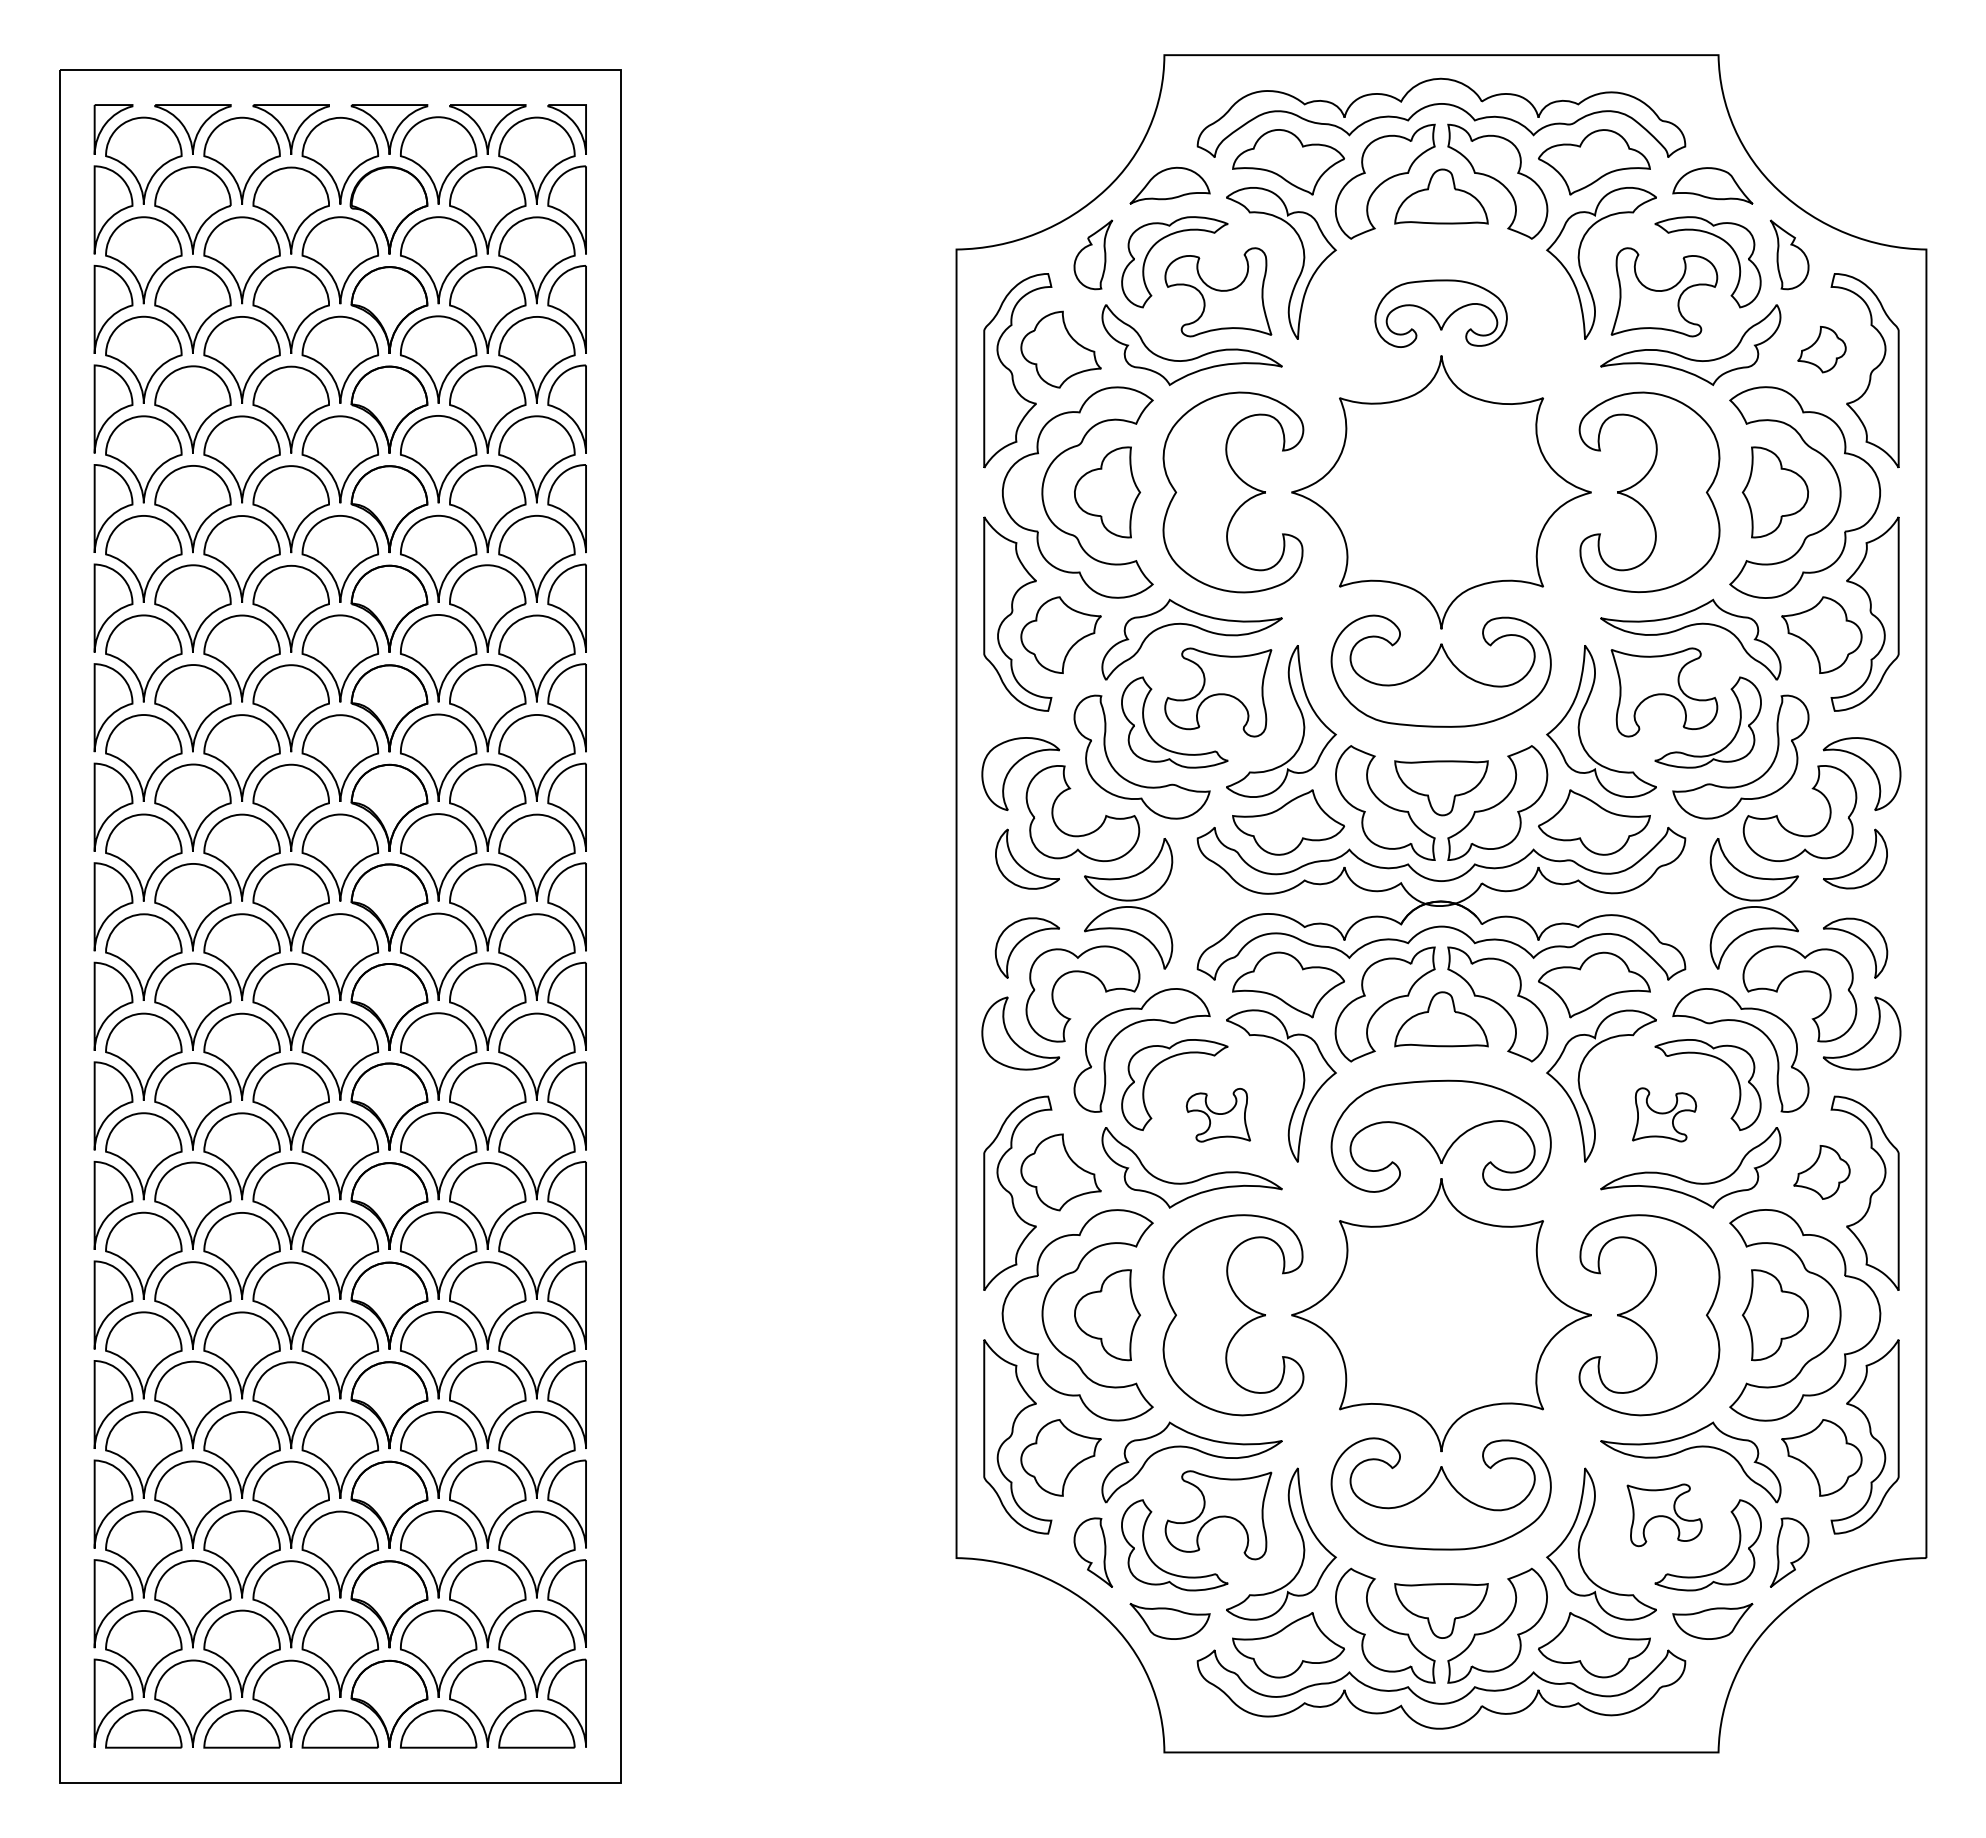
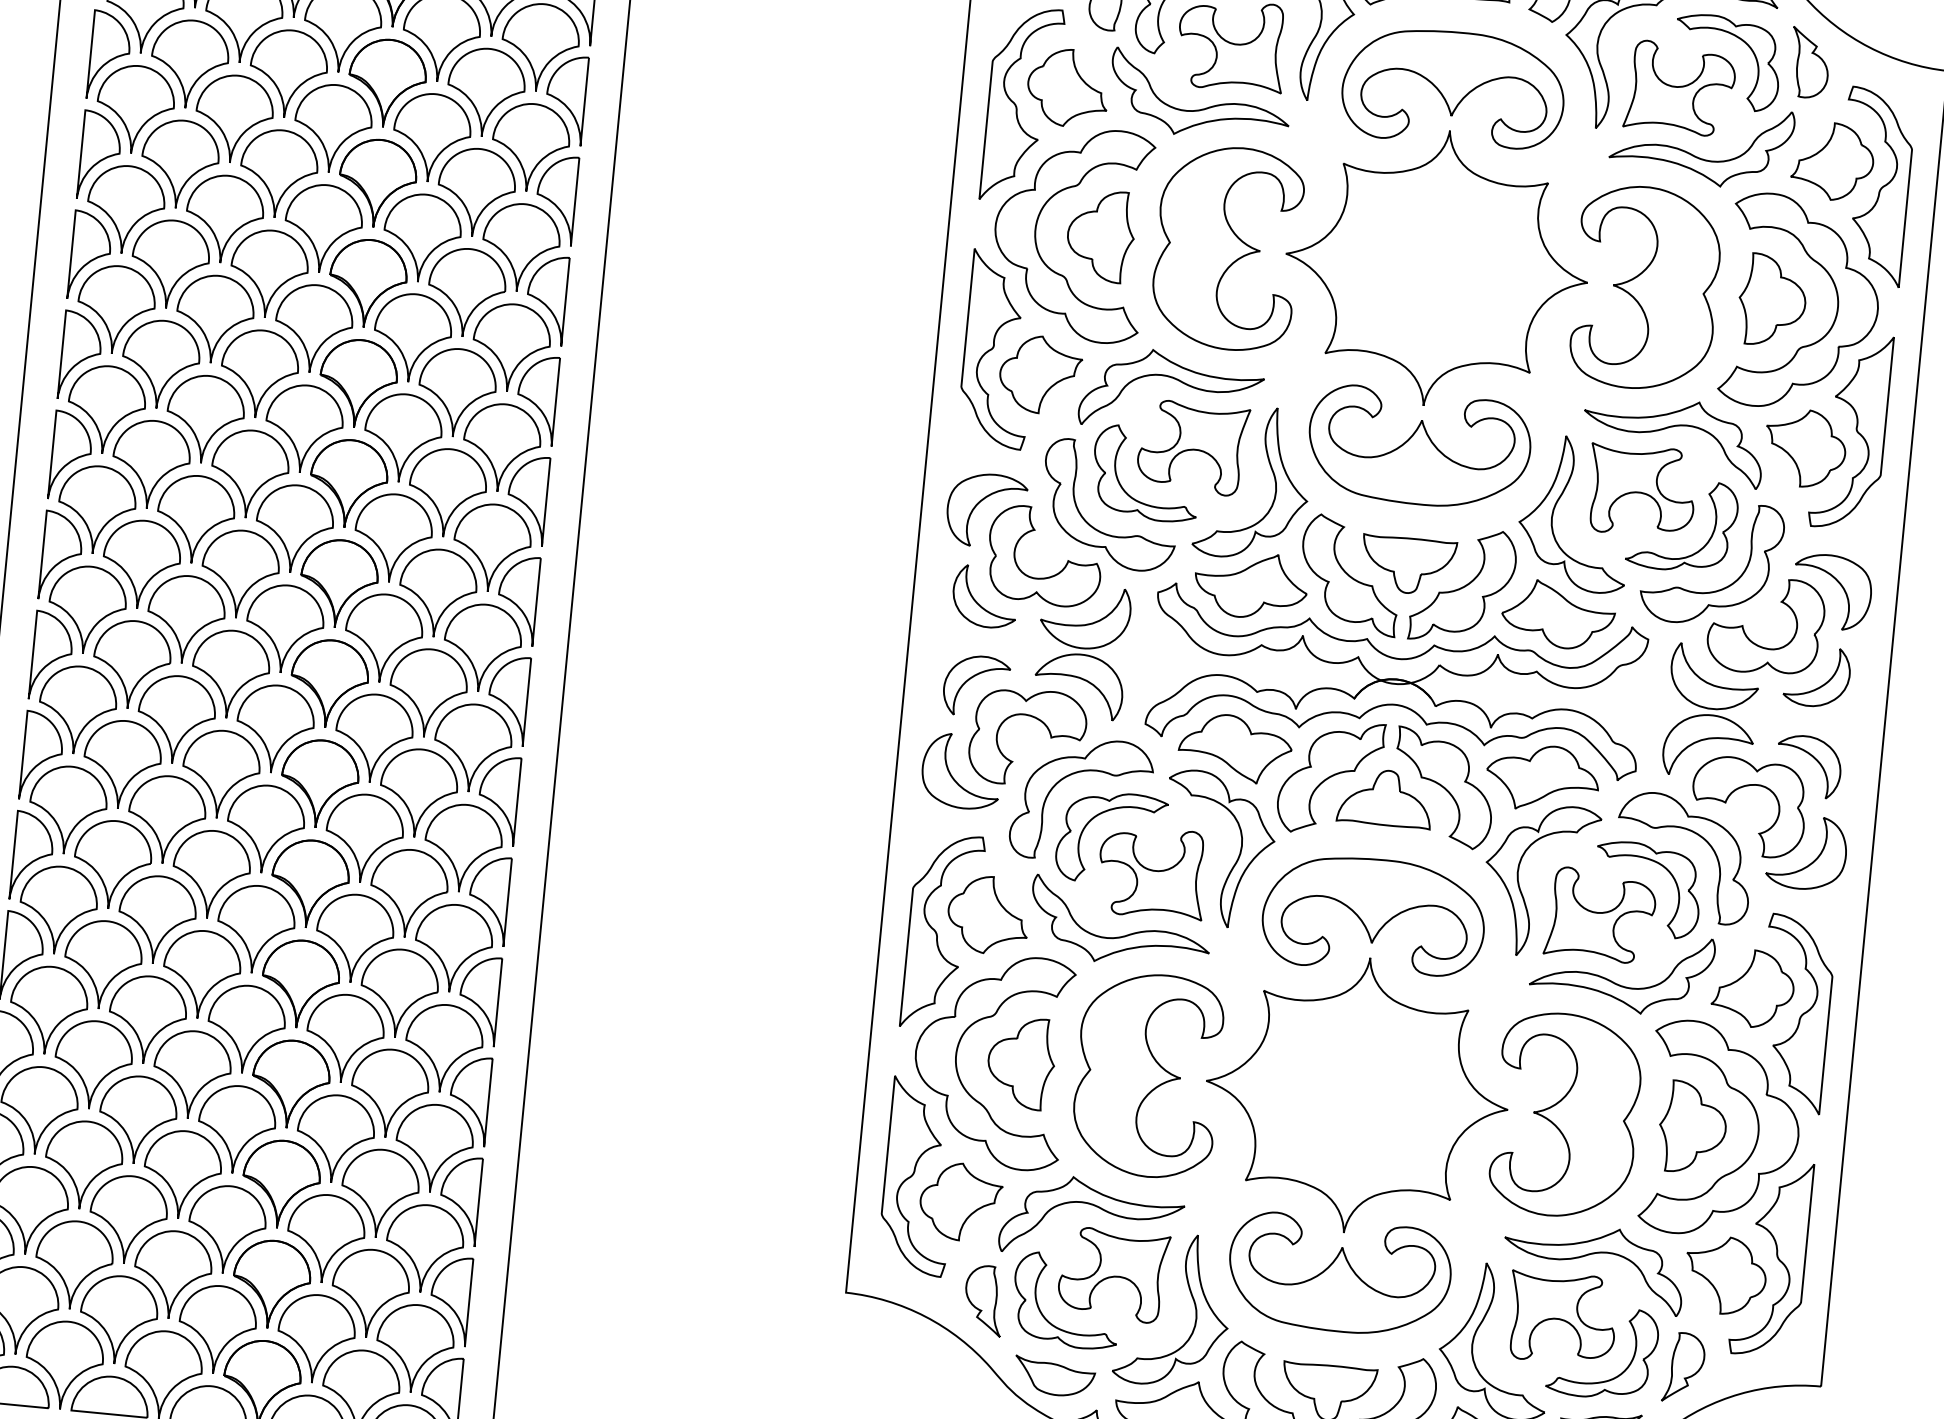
part: (1440, 313) -> (1453, 88), size x1.67
part: (1821, 349) -> (1832, 161), size x1.67
part: (1664, 1114) -> (1600, 915), size x1.67
part: (1218, 1115) -> (1152, 873), size x1.67
part: (1821, 1172) -> (1752, 988), size x1.43
part: (1664, 1515) -> (1561, 1318), size x1.43

